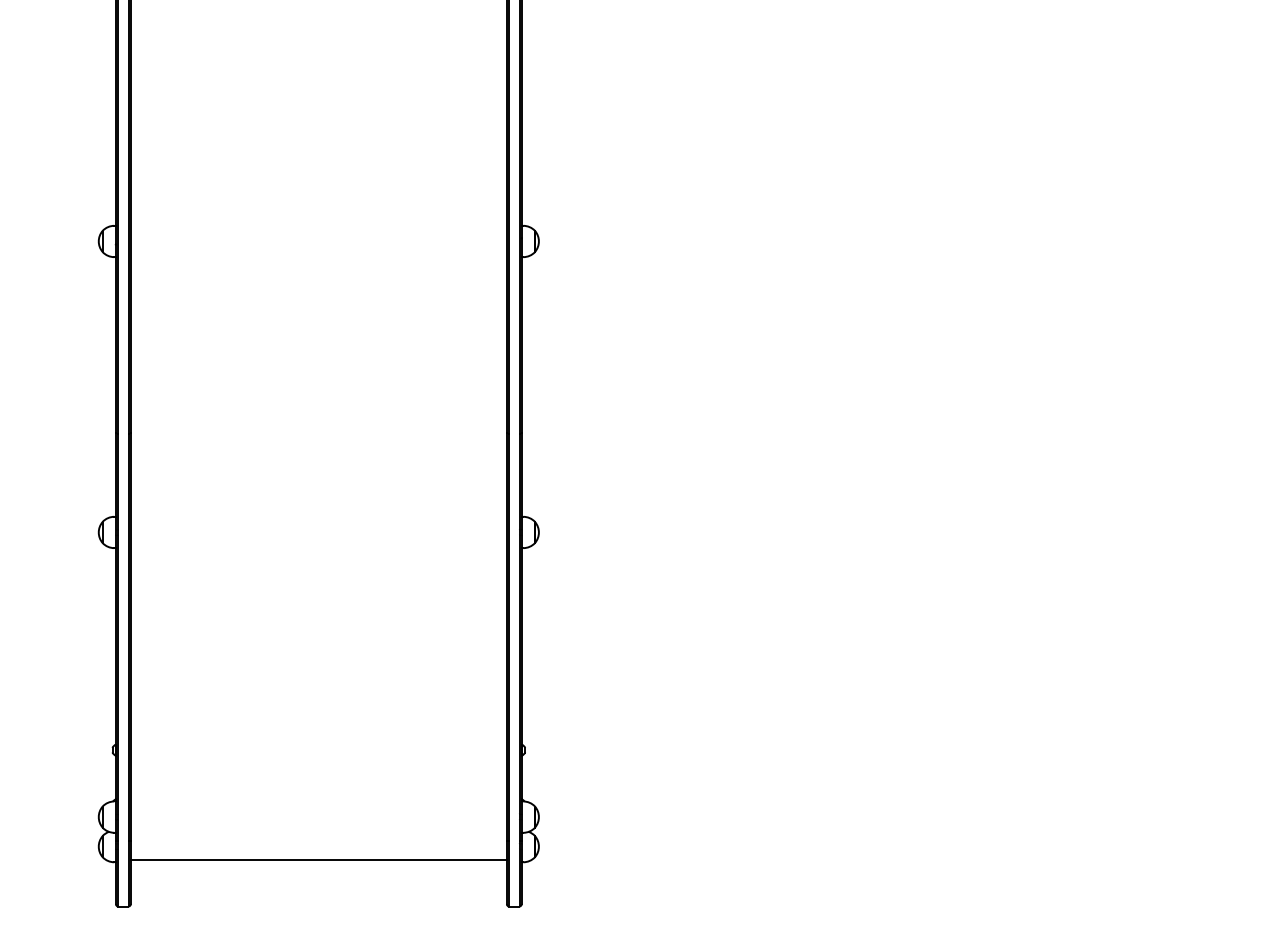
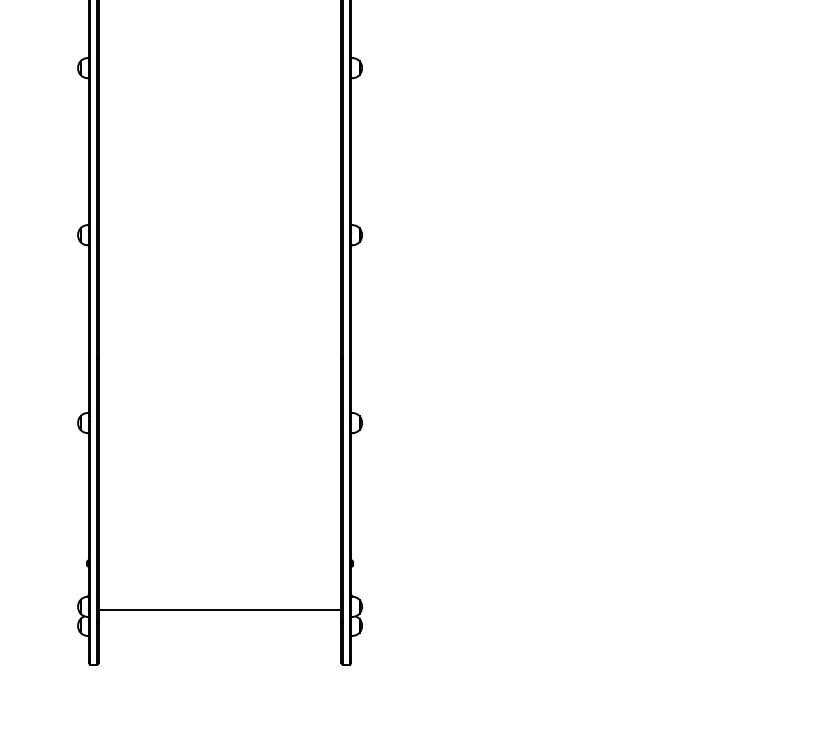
line: (317, 859) -> (219, 610), moved

